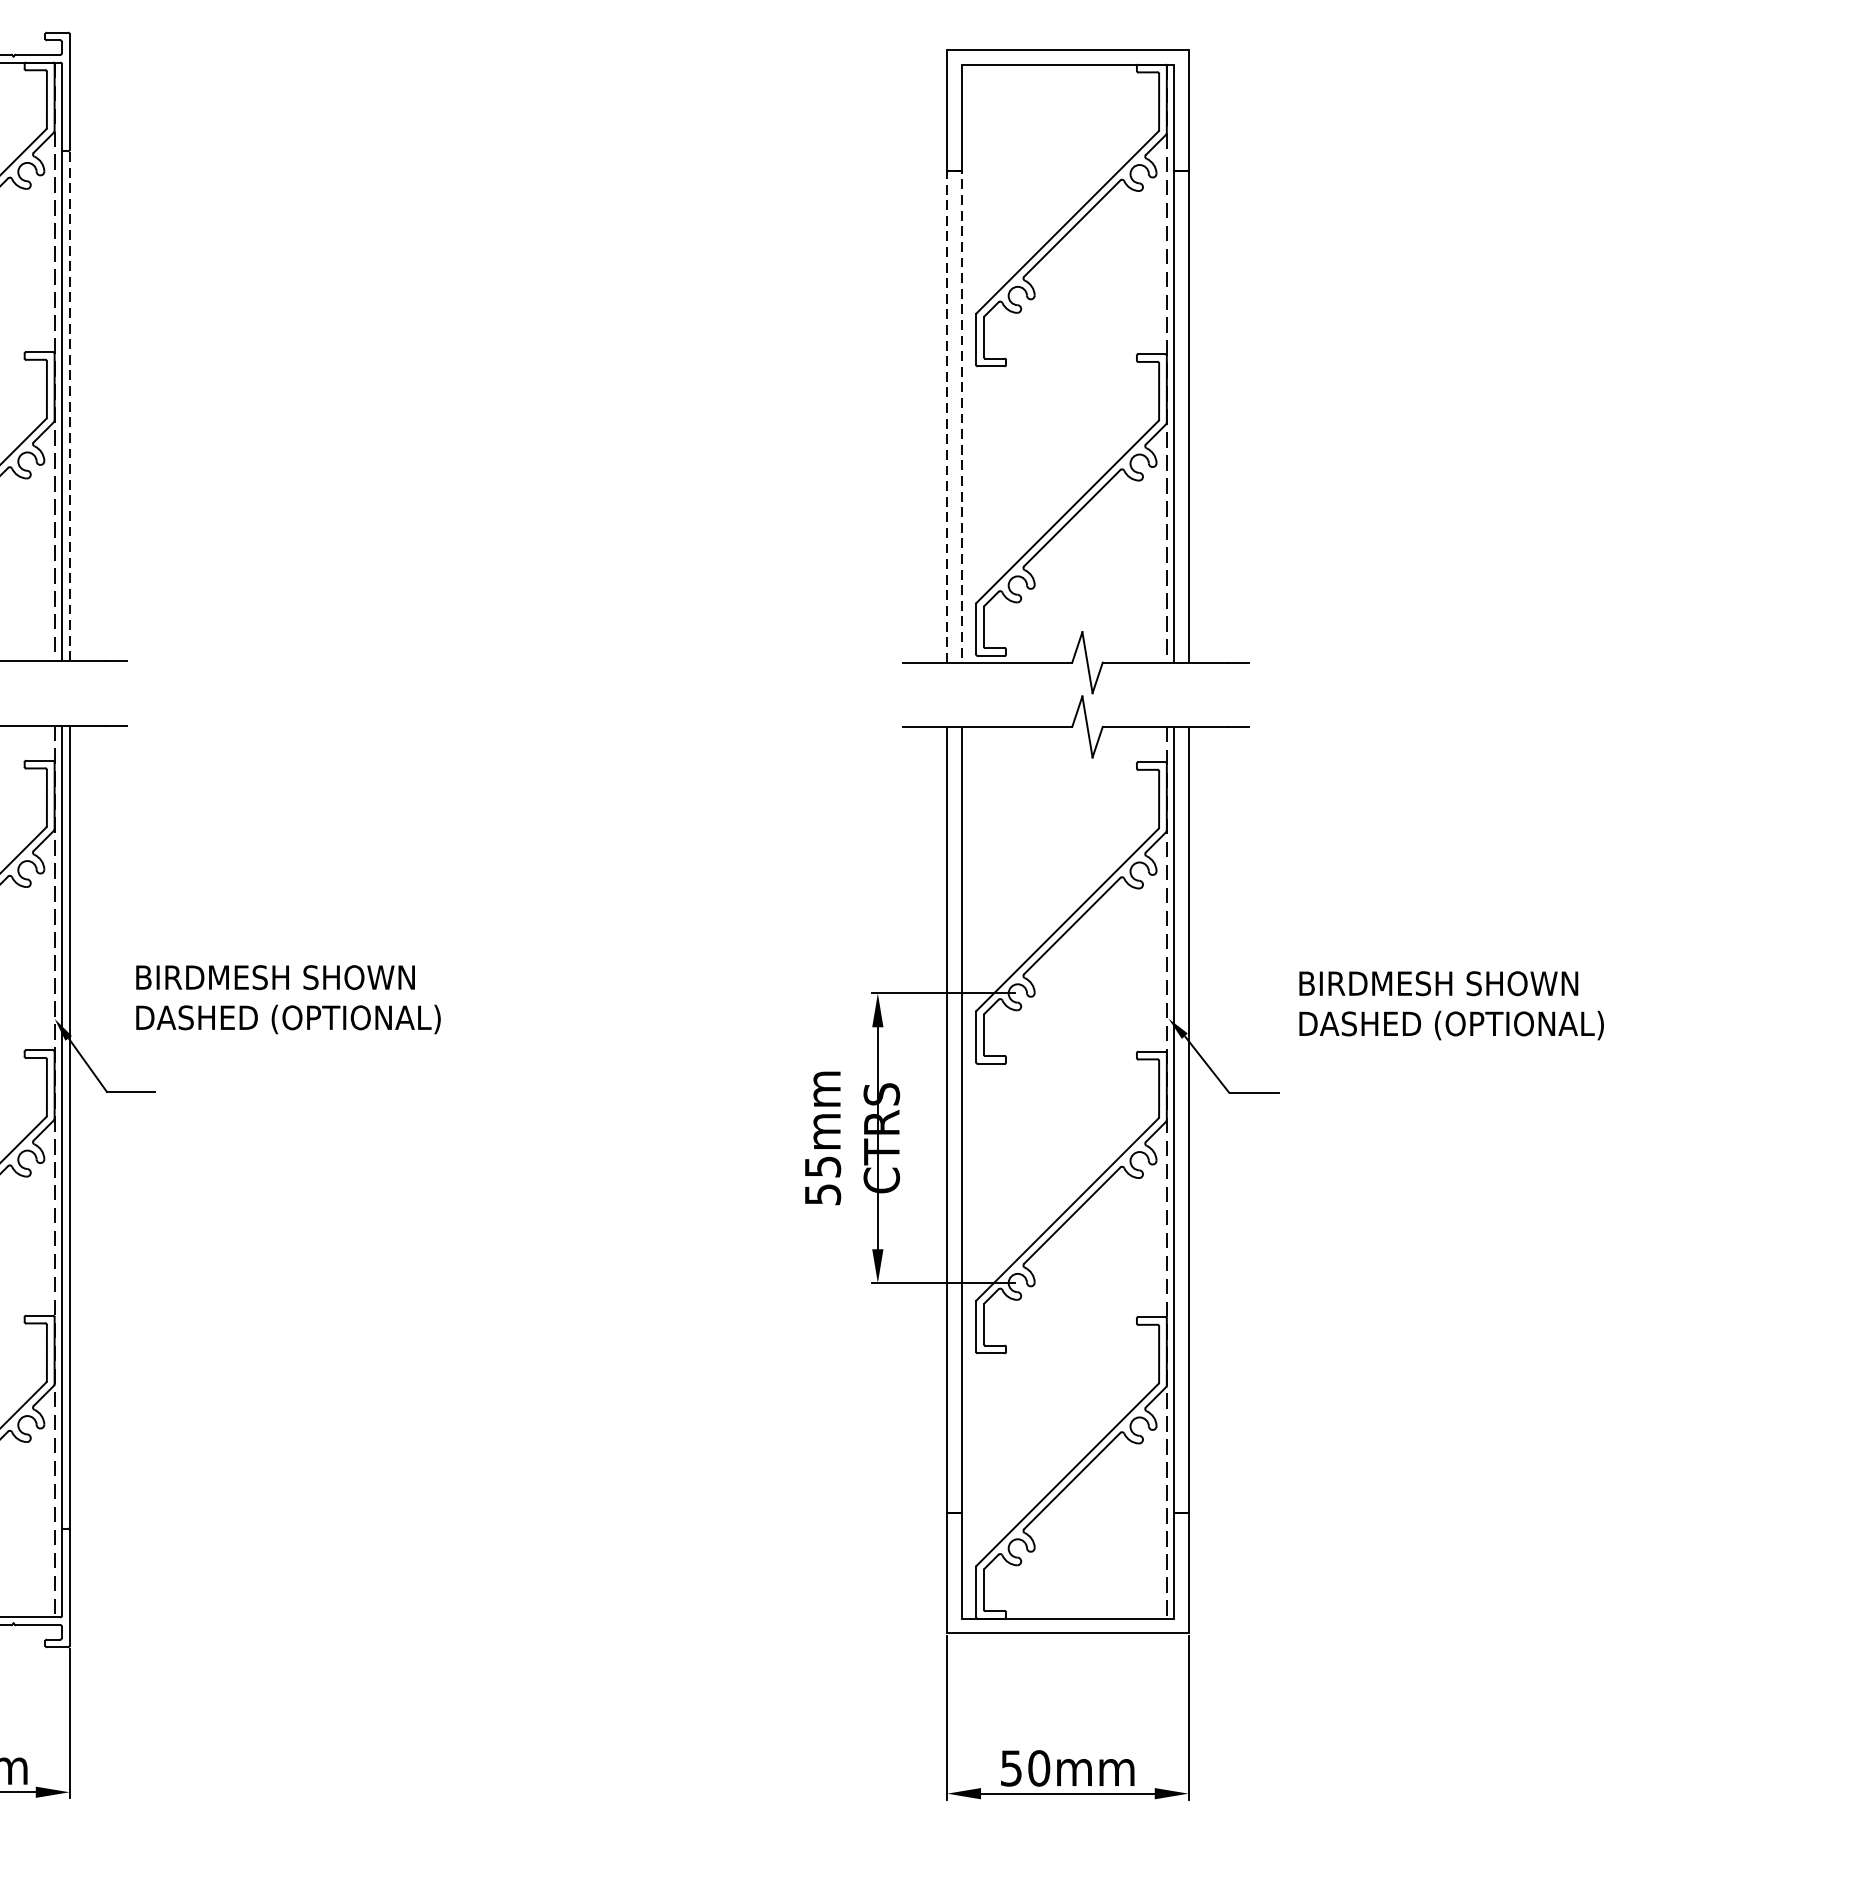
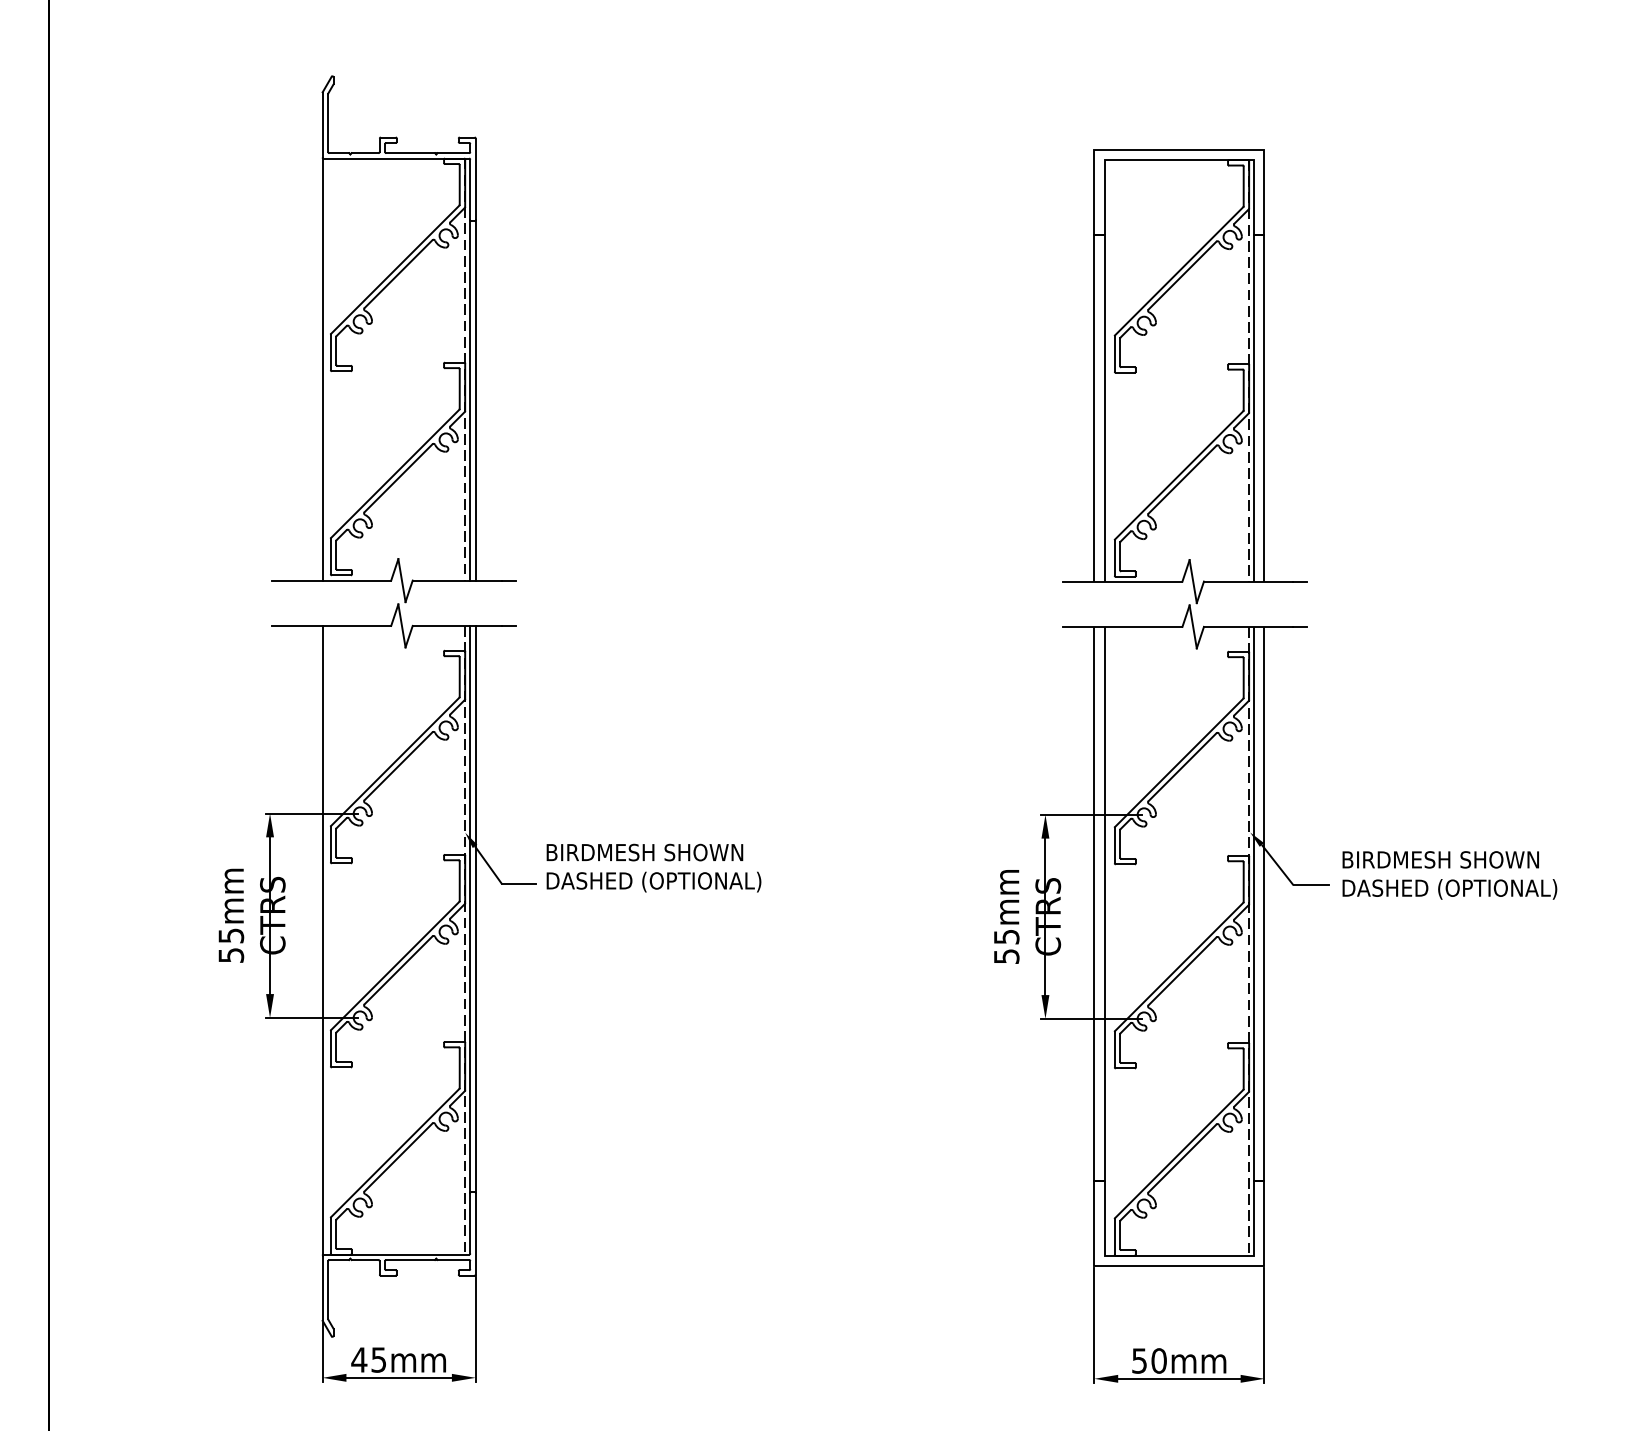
line: (954, 170) -> (1099, 234), dashed -> solid
line: (69, 404) -> (475, 399), dashed -> solid
text: (287, 998) -> (653, 867), moved
text: (1451, 1005) -> (1449, 875), moved

